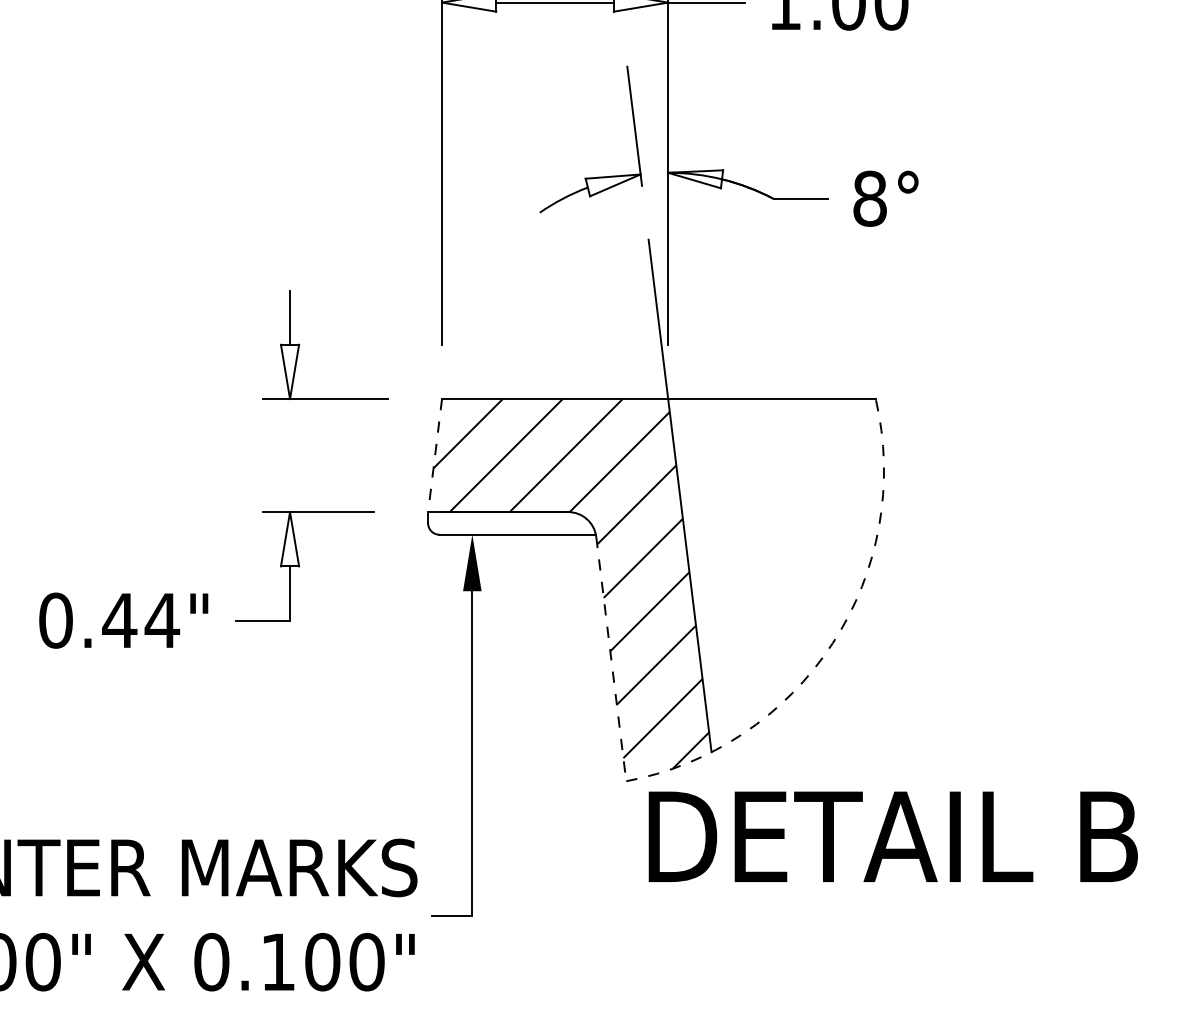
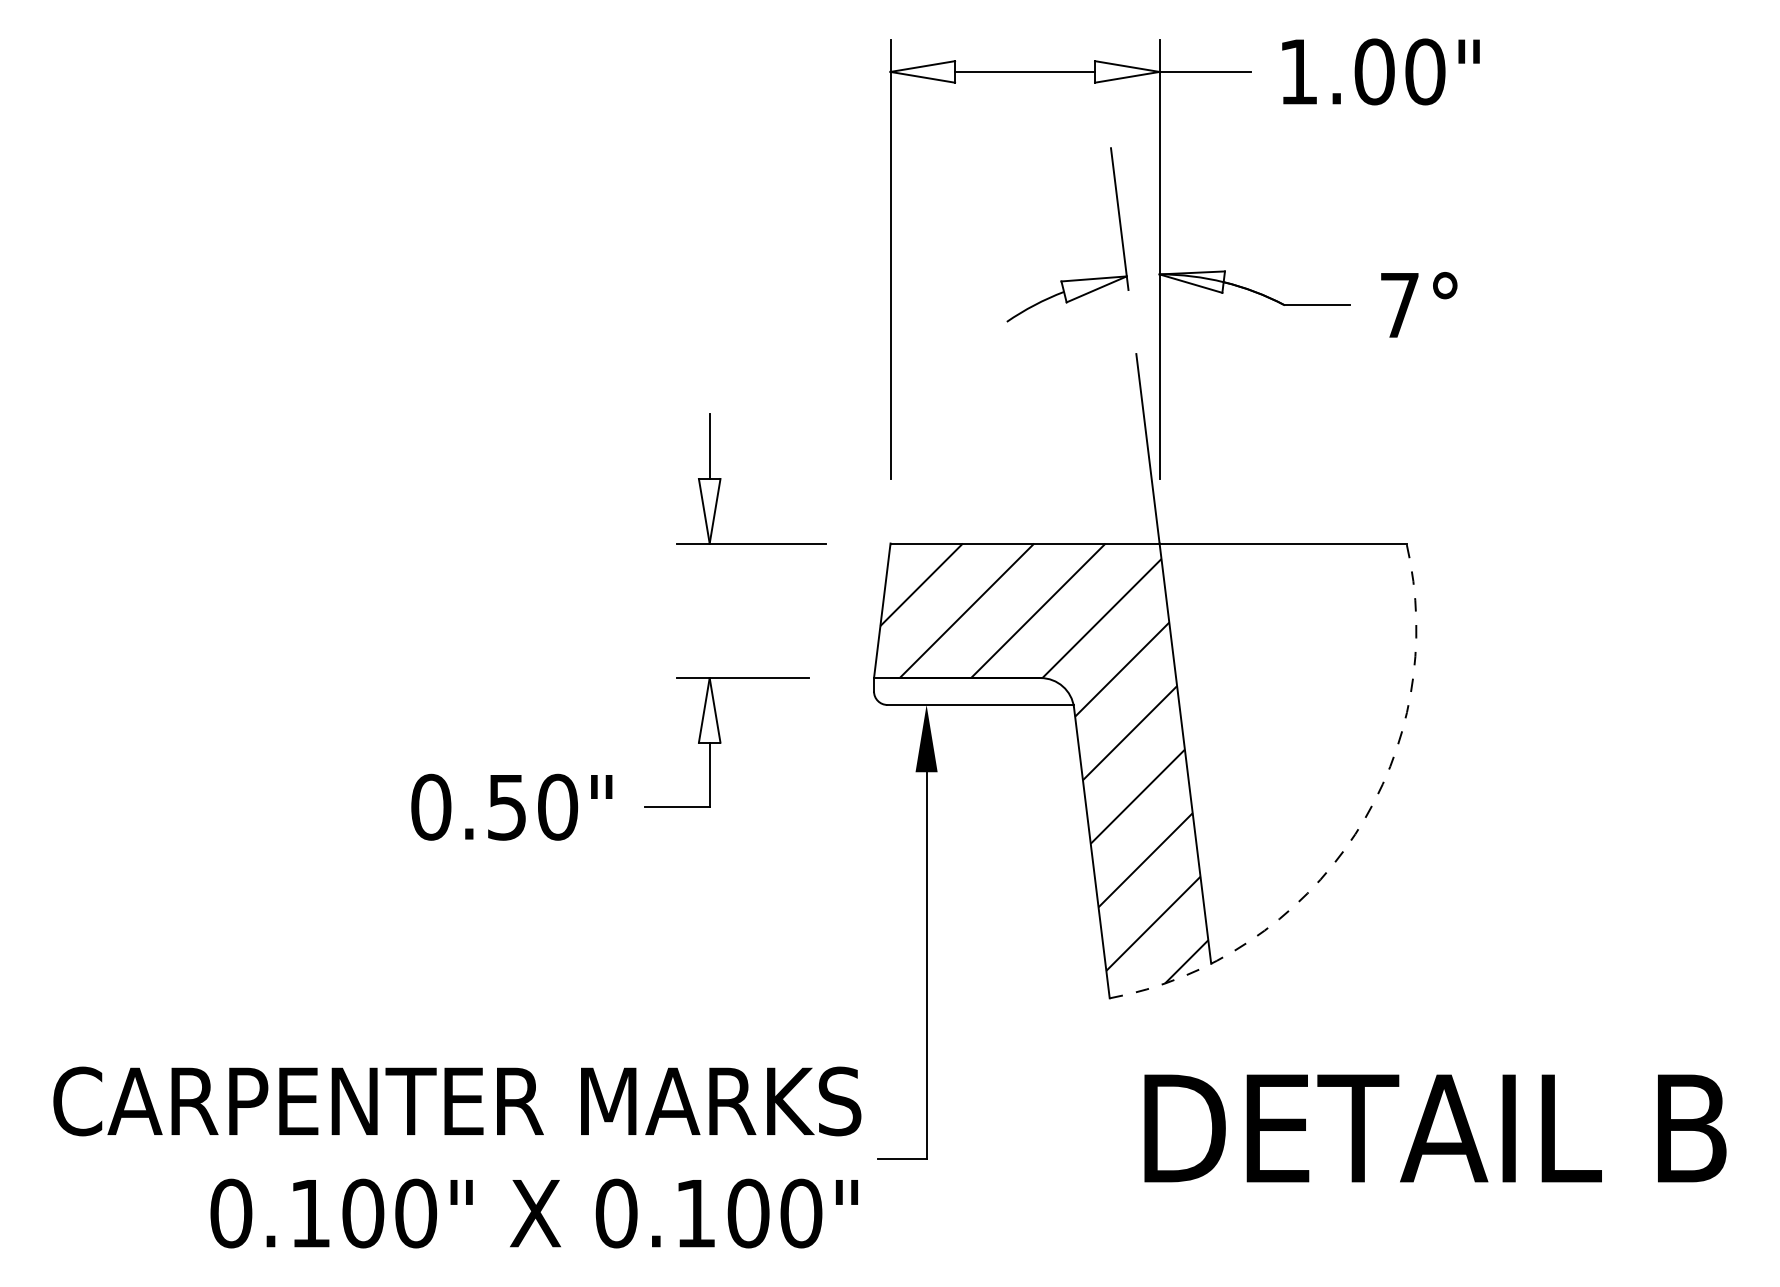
text: (869, 198) -> (1399, 305), 8° -> 7°
line: (435, 455) -> (882, 610), dashed -> solid
text: (141, 620) -> (532, 806), 0.44" -> 0.50"
line: (610, 659) -> (1091, 853), dashed -> solid
text: (893, 836) -> (1435, 1128), moved

